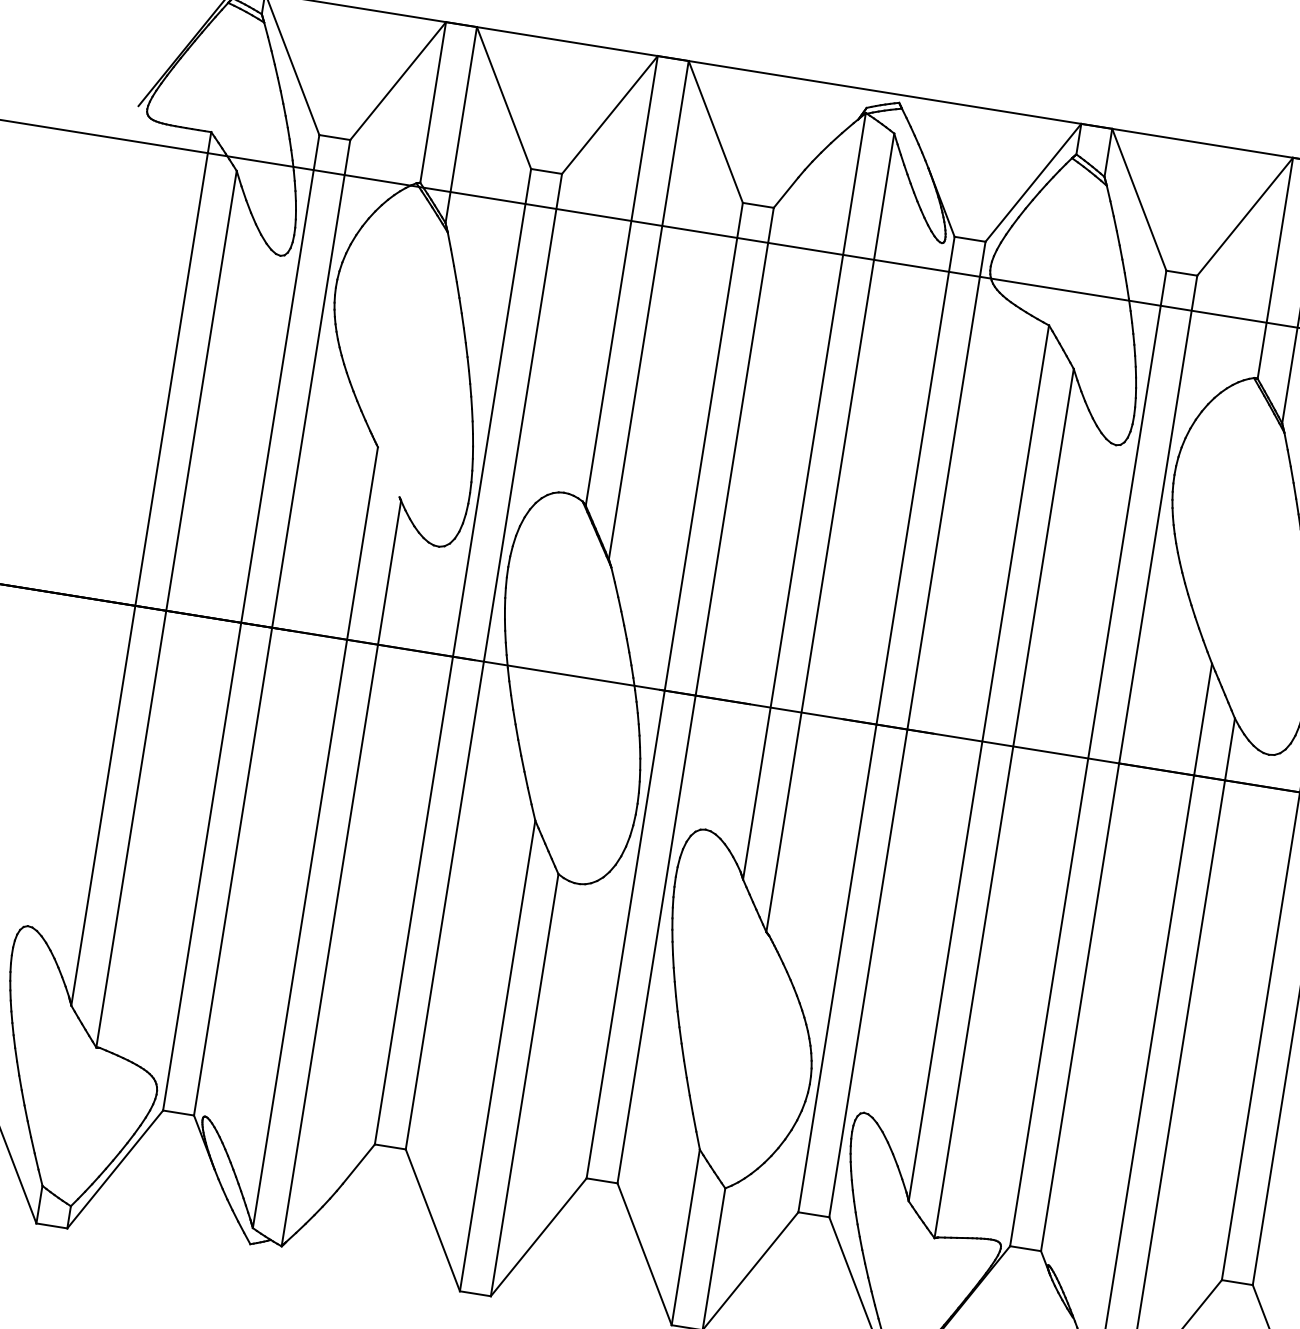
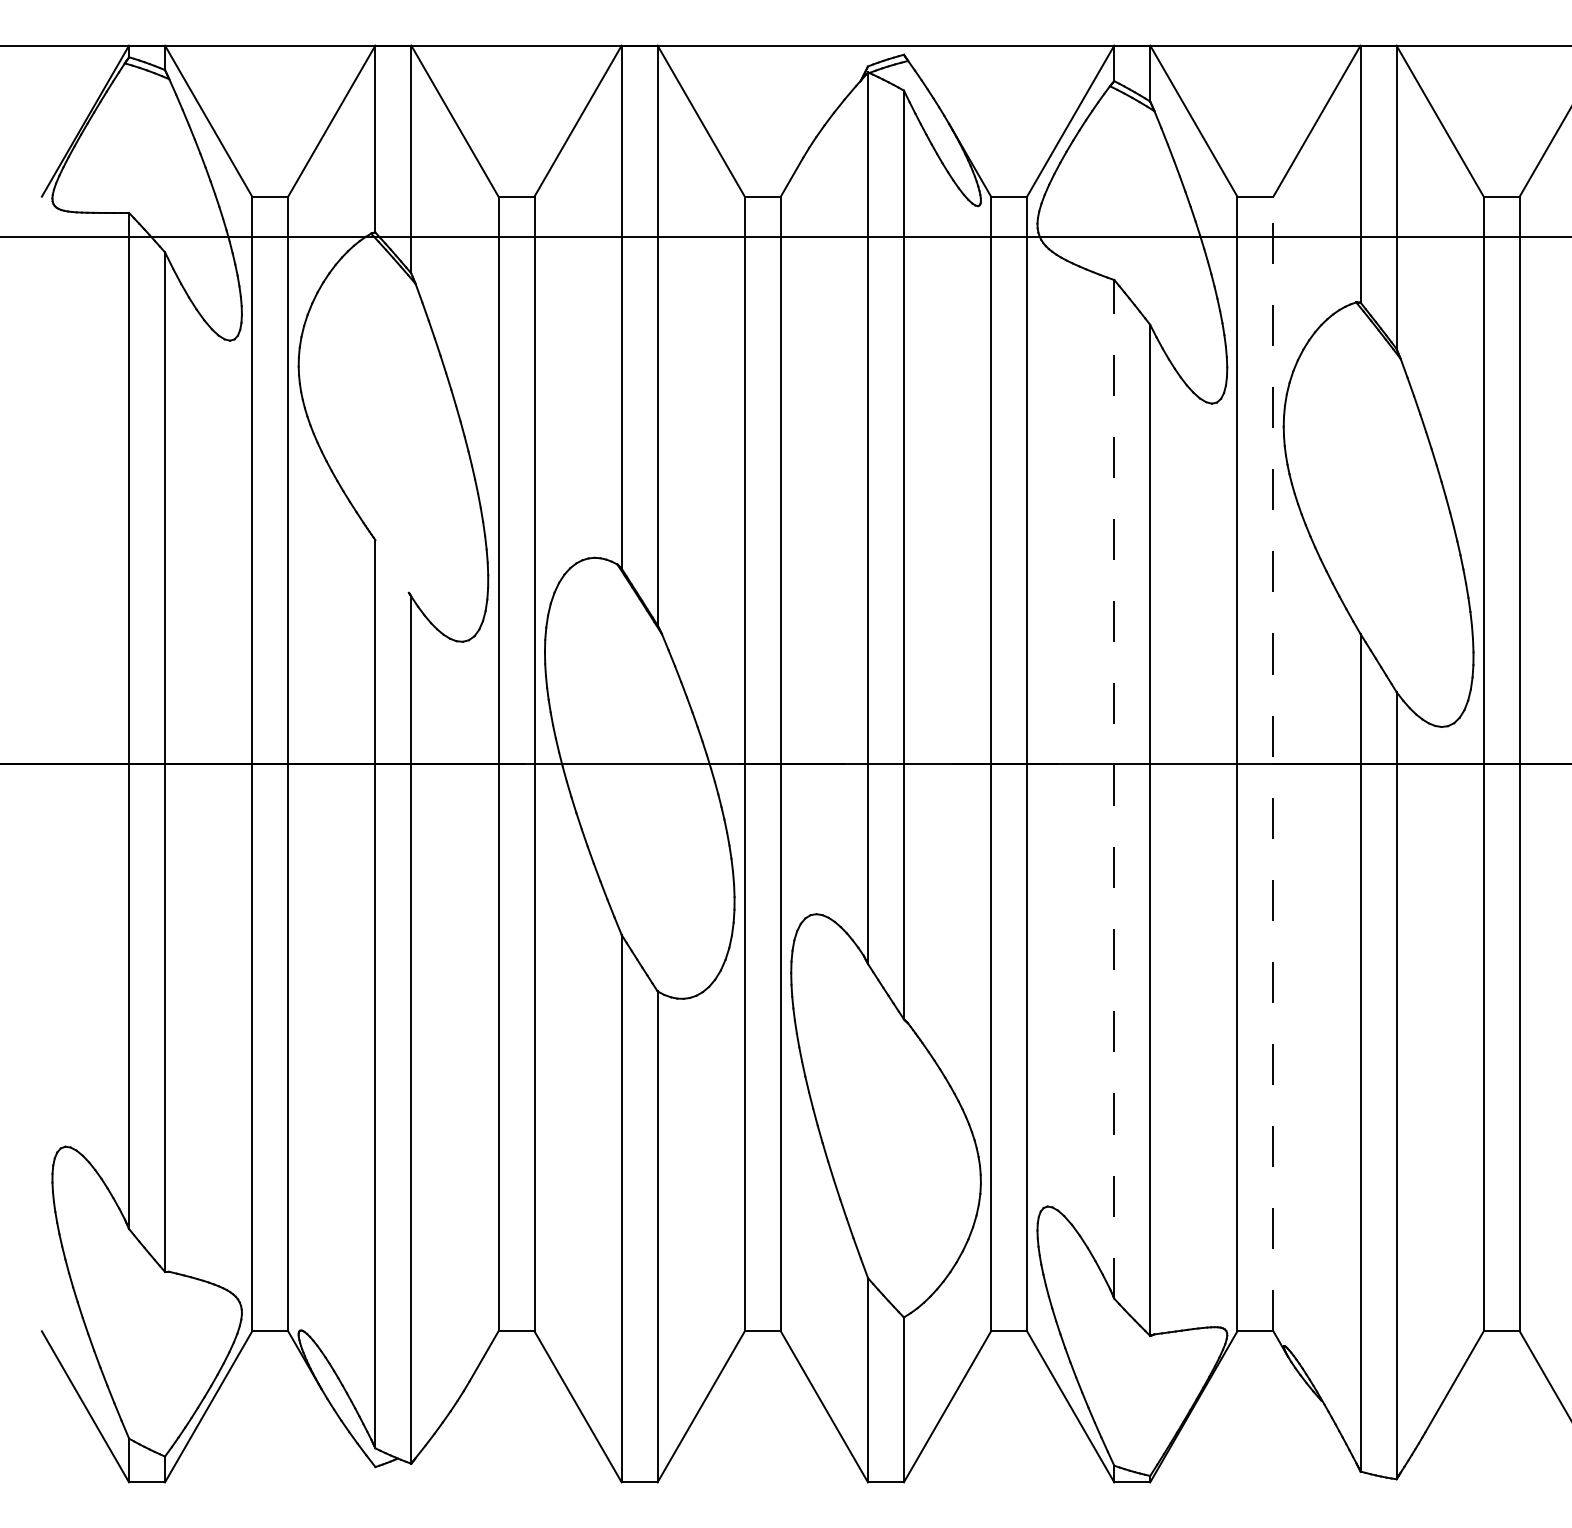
line: (979, 762) -> (1114, 788), solid -> dashed
line: (1119, 763) -> (1273, 763), solid -> dashed

